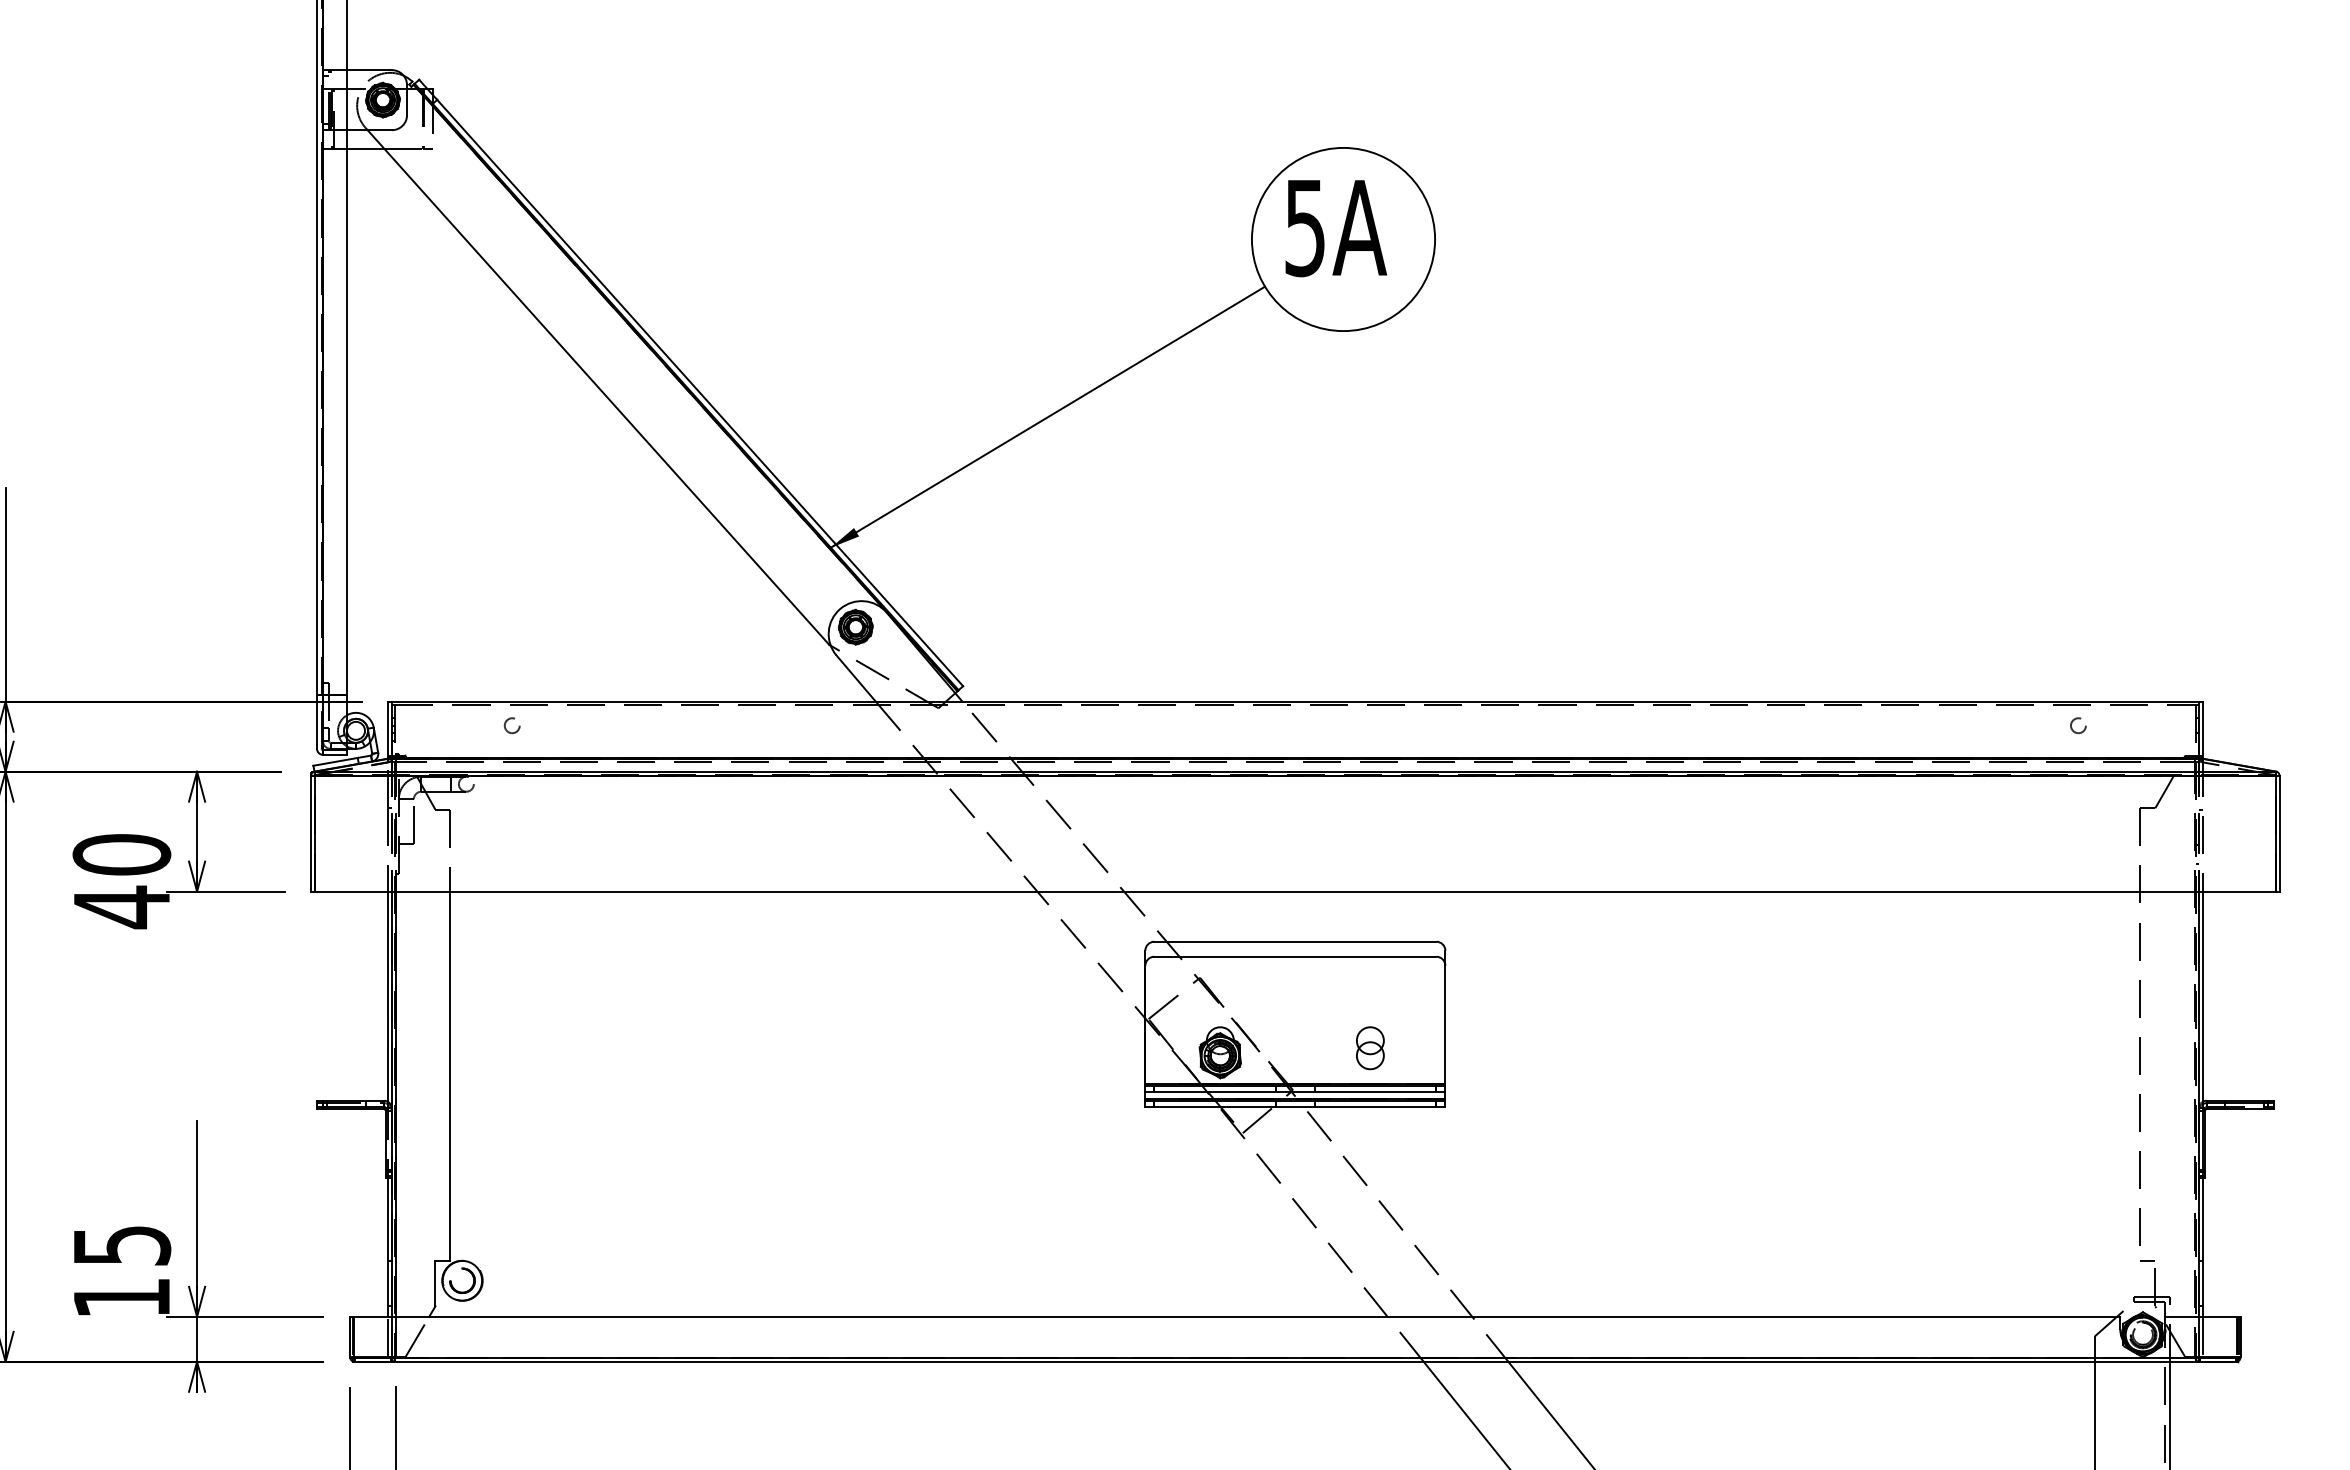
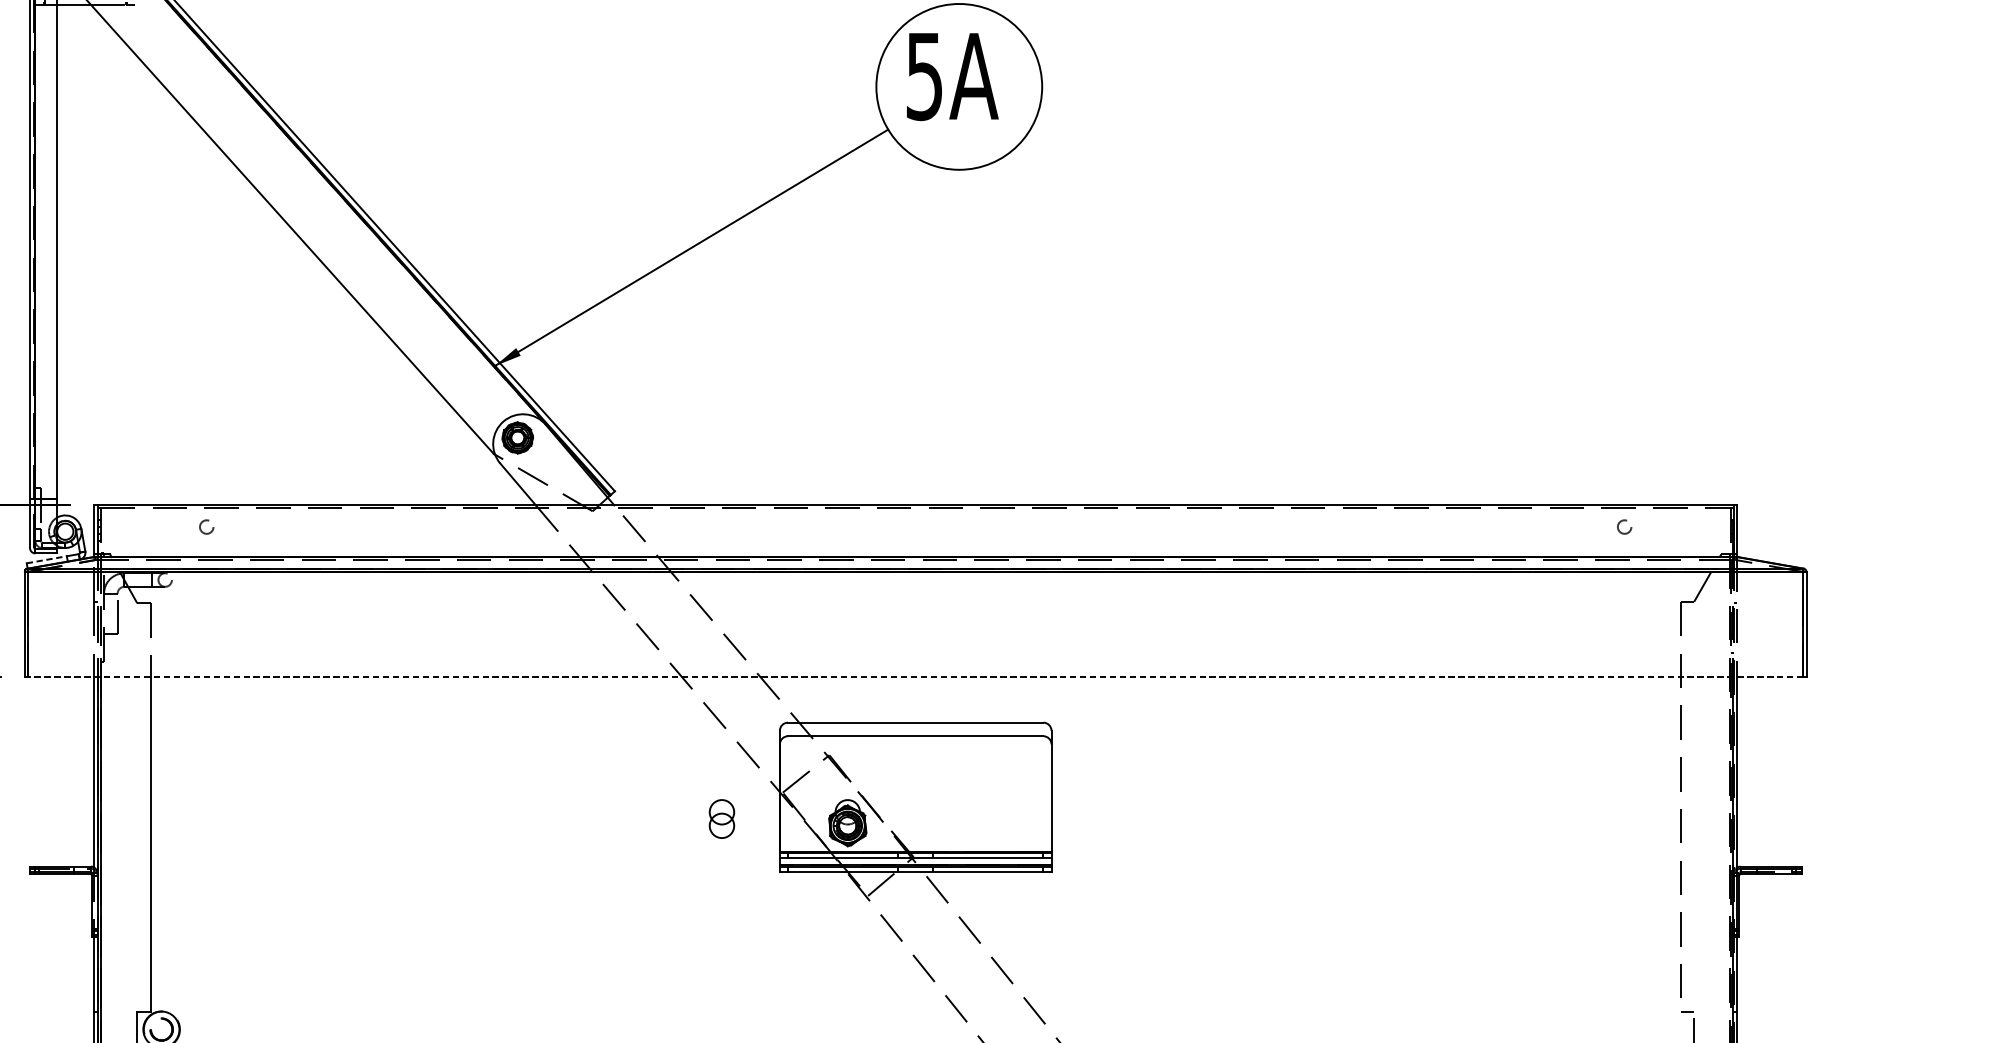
line: (335, 761) -> (46, 559), solid -> dashed
line: (1295, 891) -> (915, 677), solid -> dashed
part: (1370, 1048) -> (722, 819), moved

